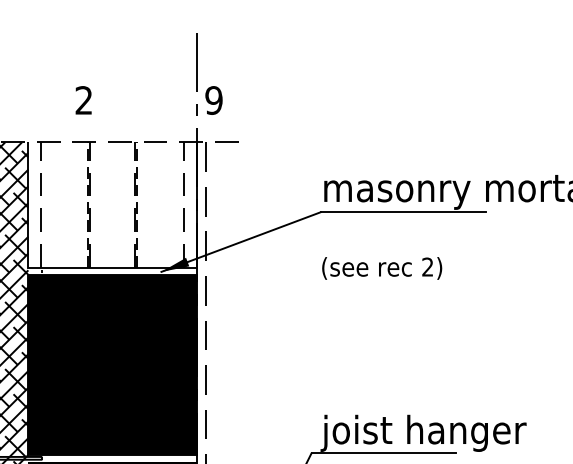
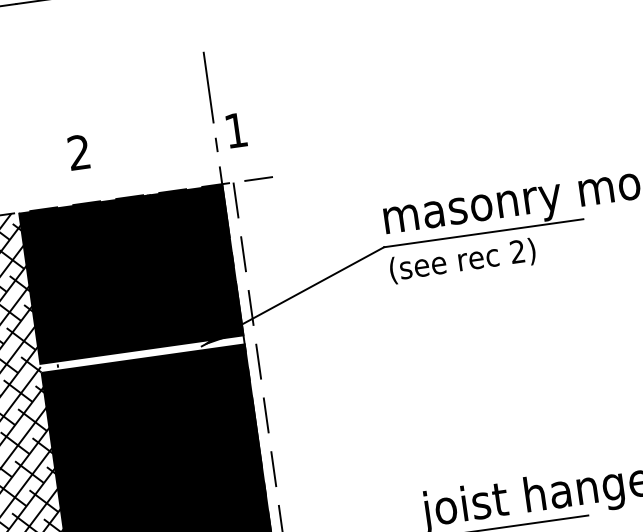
text: (213, 100) -> (235, 130), 9 -> 1
fill: (112, 204) -> (131, 273), added
text: (382, 268) -> (463, 261), moved

